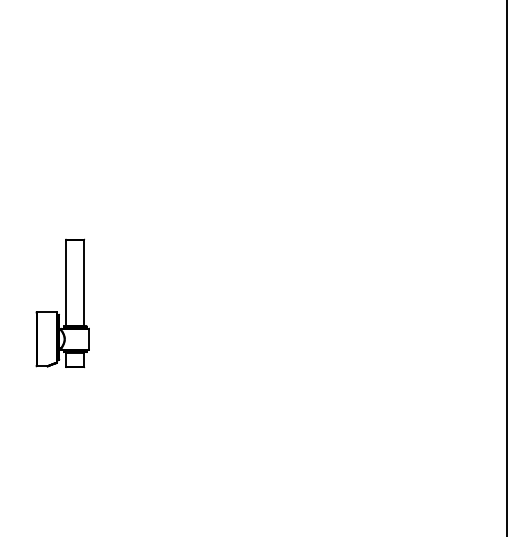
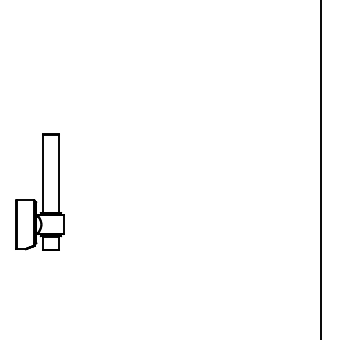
part: (62, 302) -> (39, 191), size x1.43

